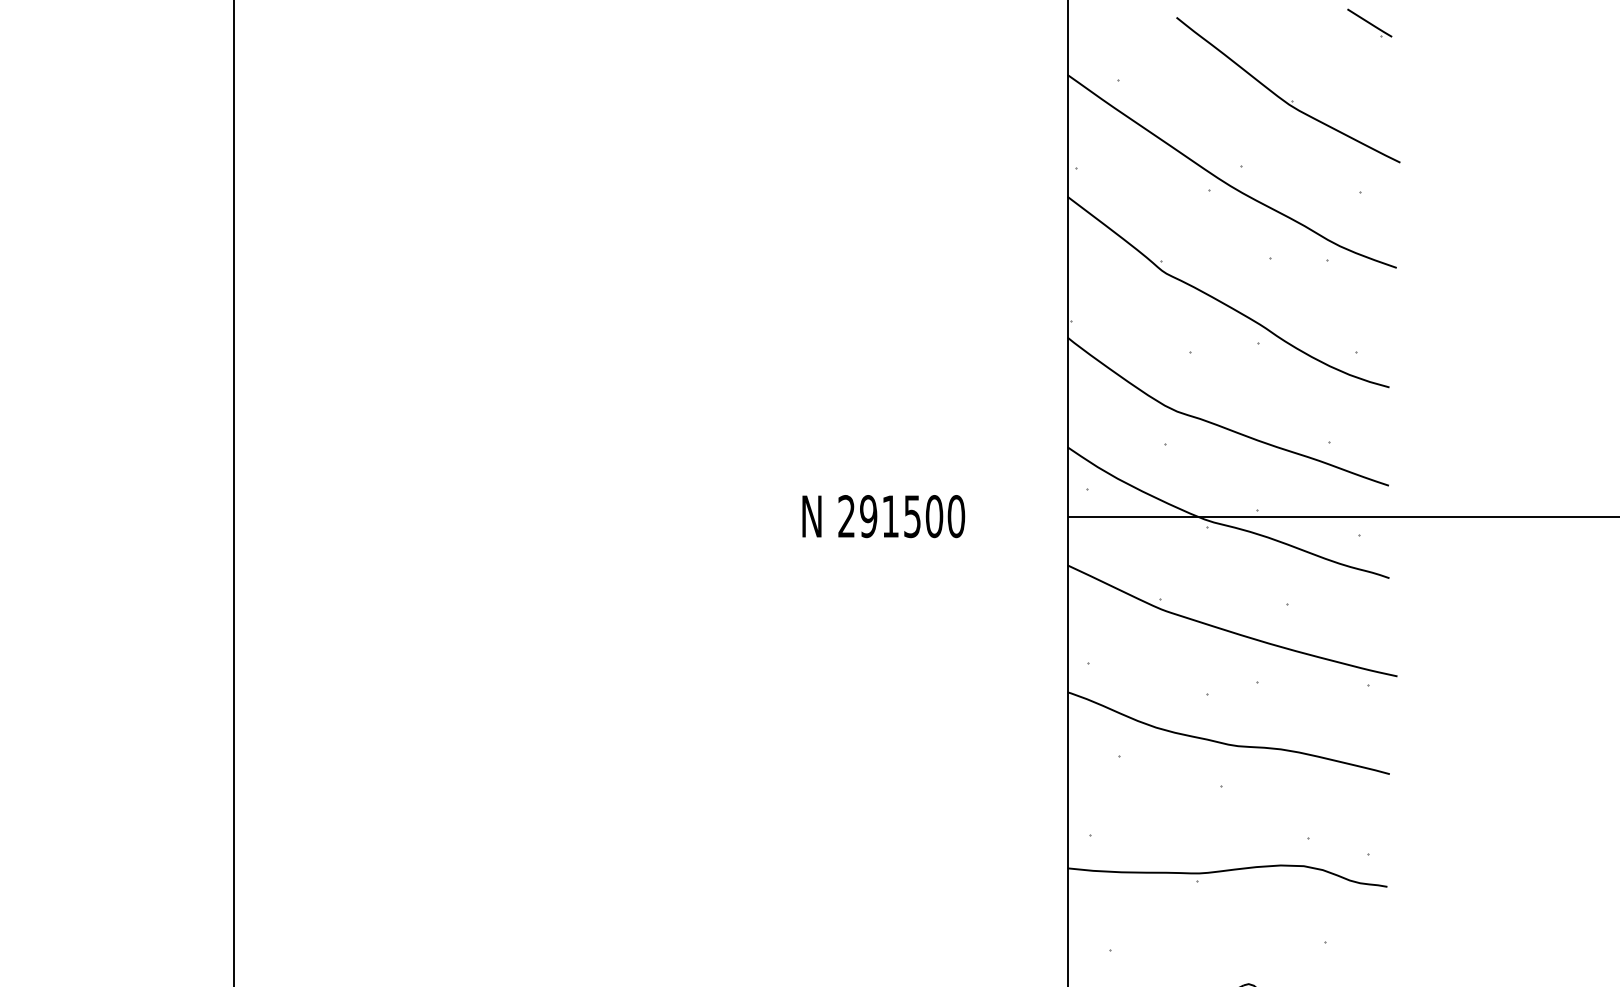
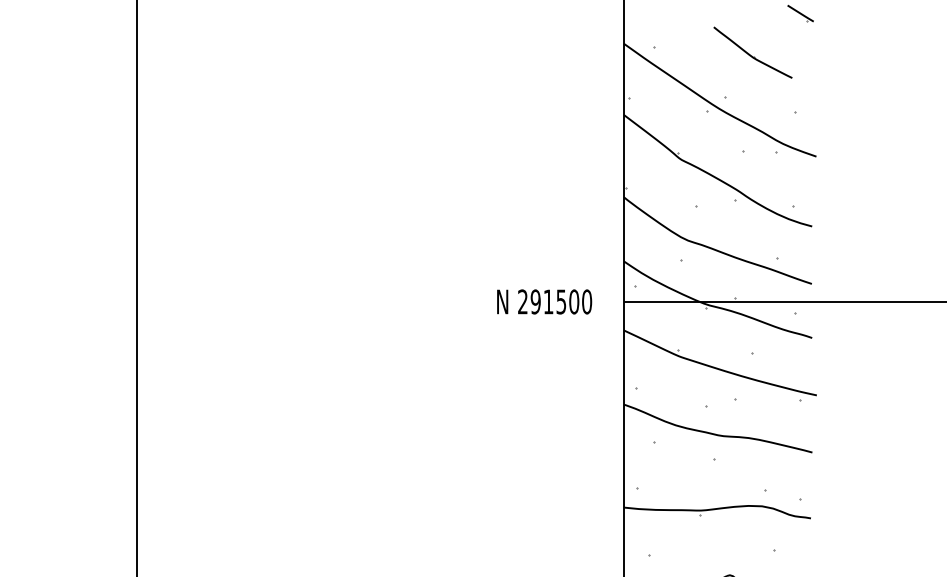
part: (1287, 89) -> (752, 52), size x0.6
text: (883, 515) -> (544, 301), moved

